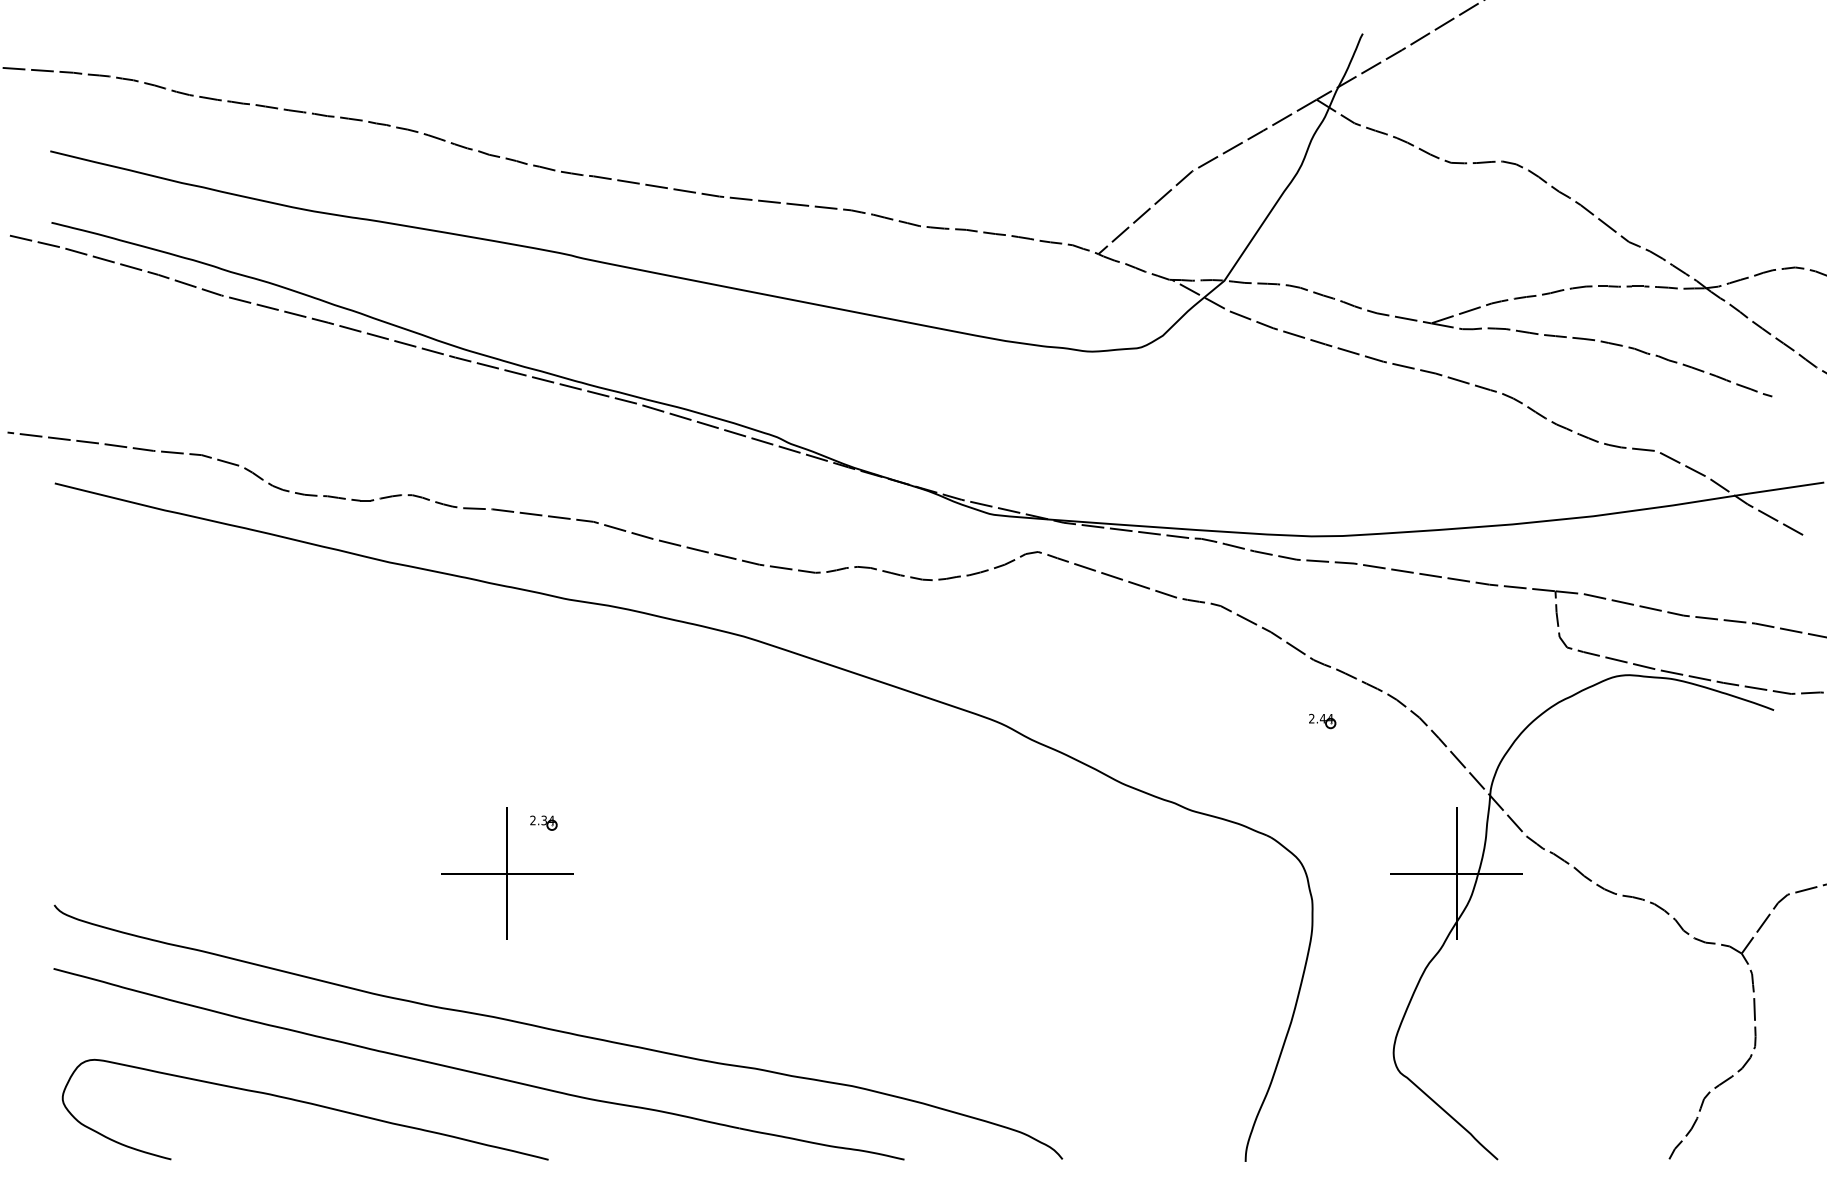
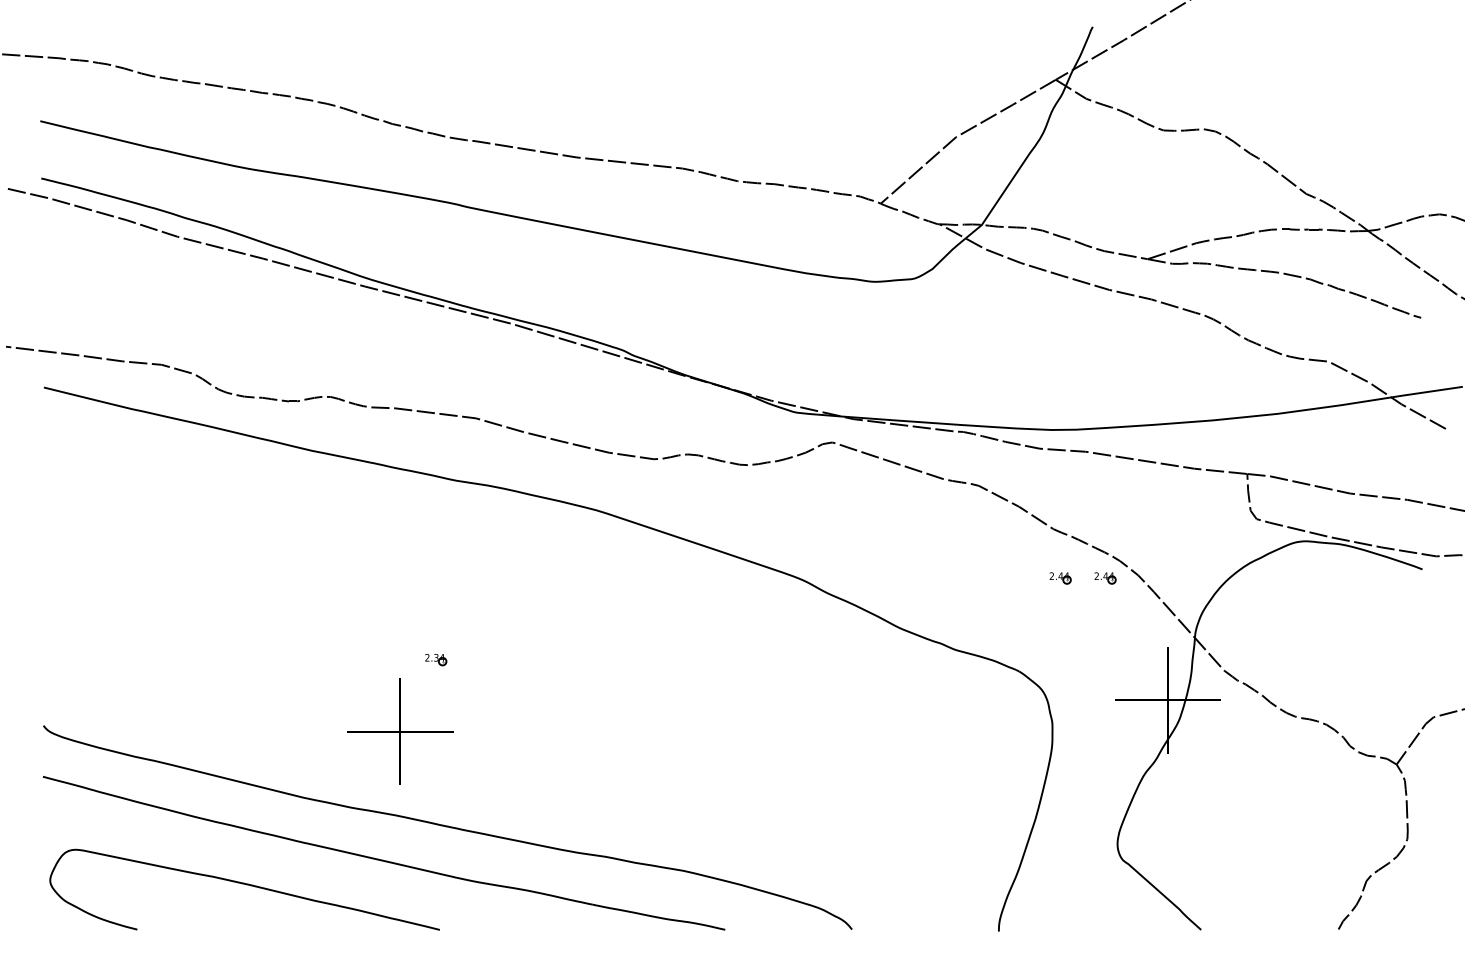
part: (1378, 721) -> (1105, 578), added
part: (507, 873) -> (400, 731), moved

